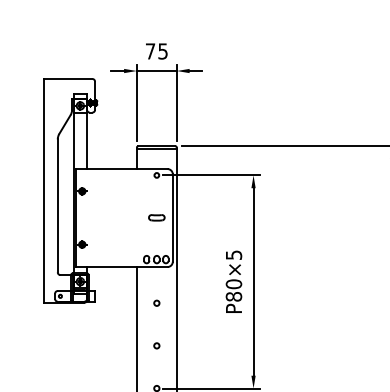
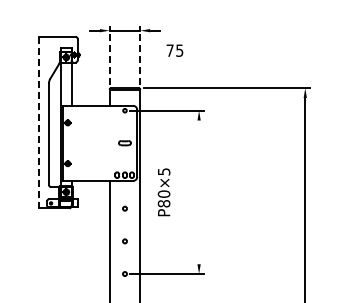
text: (156, 51) -> (174, 50), moved
line: (136, 102) -> (109, 54), solid -> dashed
line: (177, 102) -> (140, 54), solid -> dashed
line: (44, 190) -> (38, 122), solid -> dashed
text: (233, 282) -> (163, 192), moved
line: (254, 282) -> (199, 192), removed

